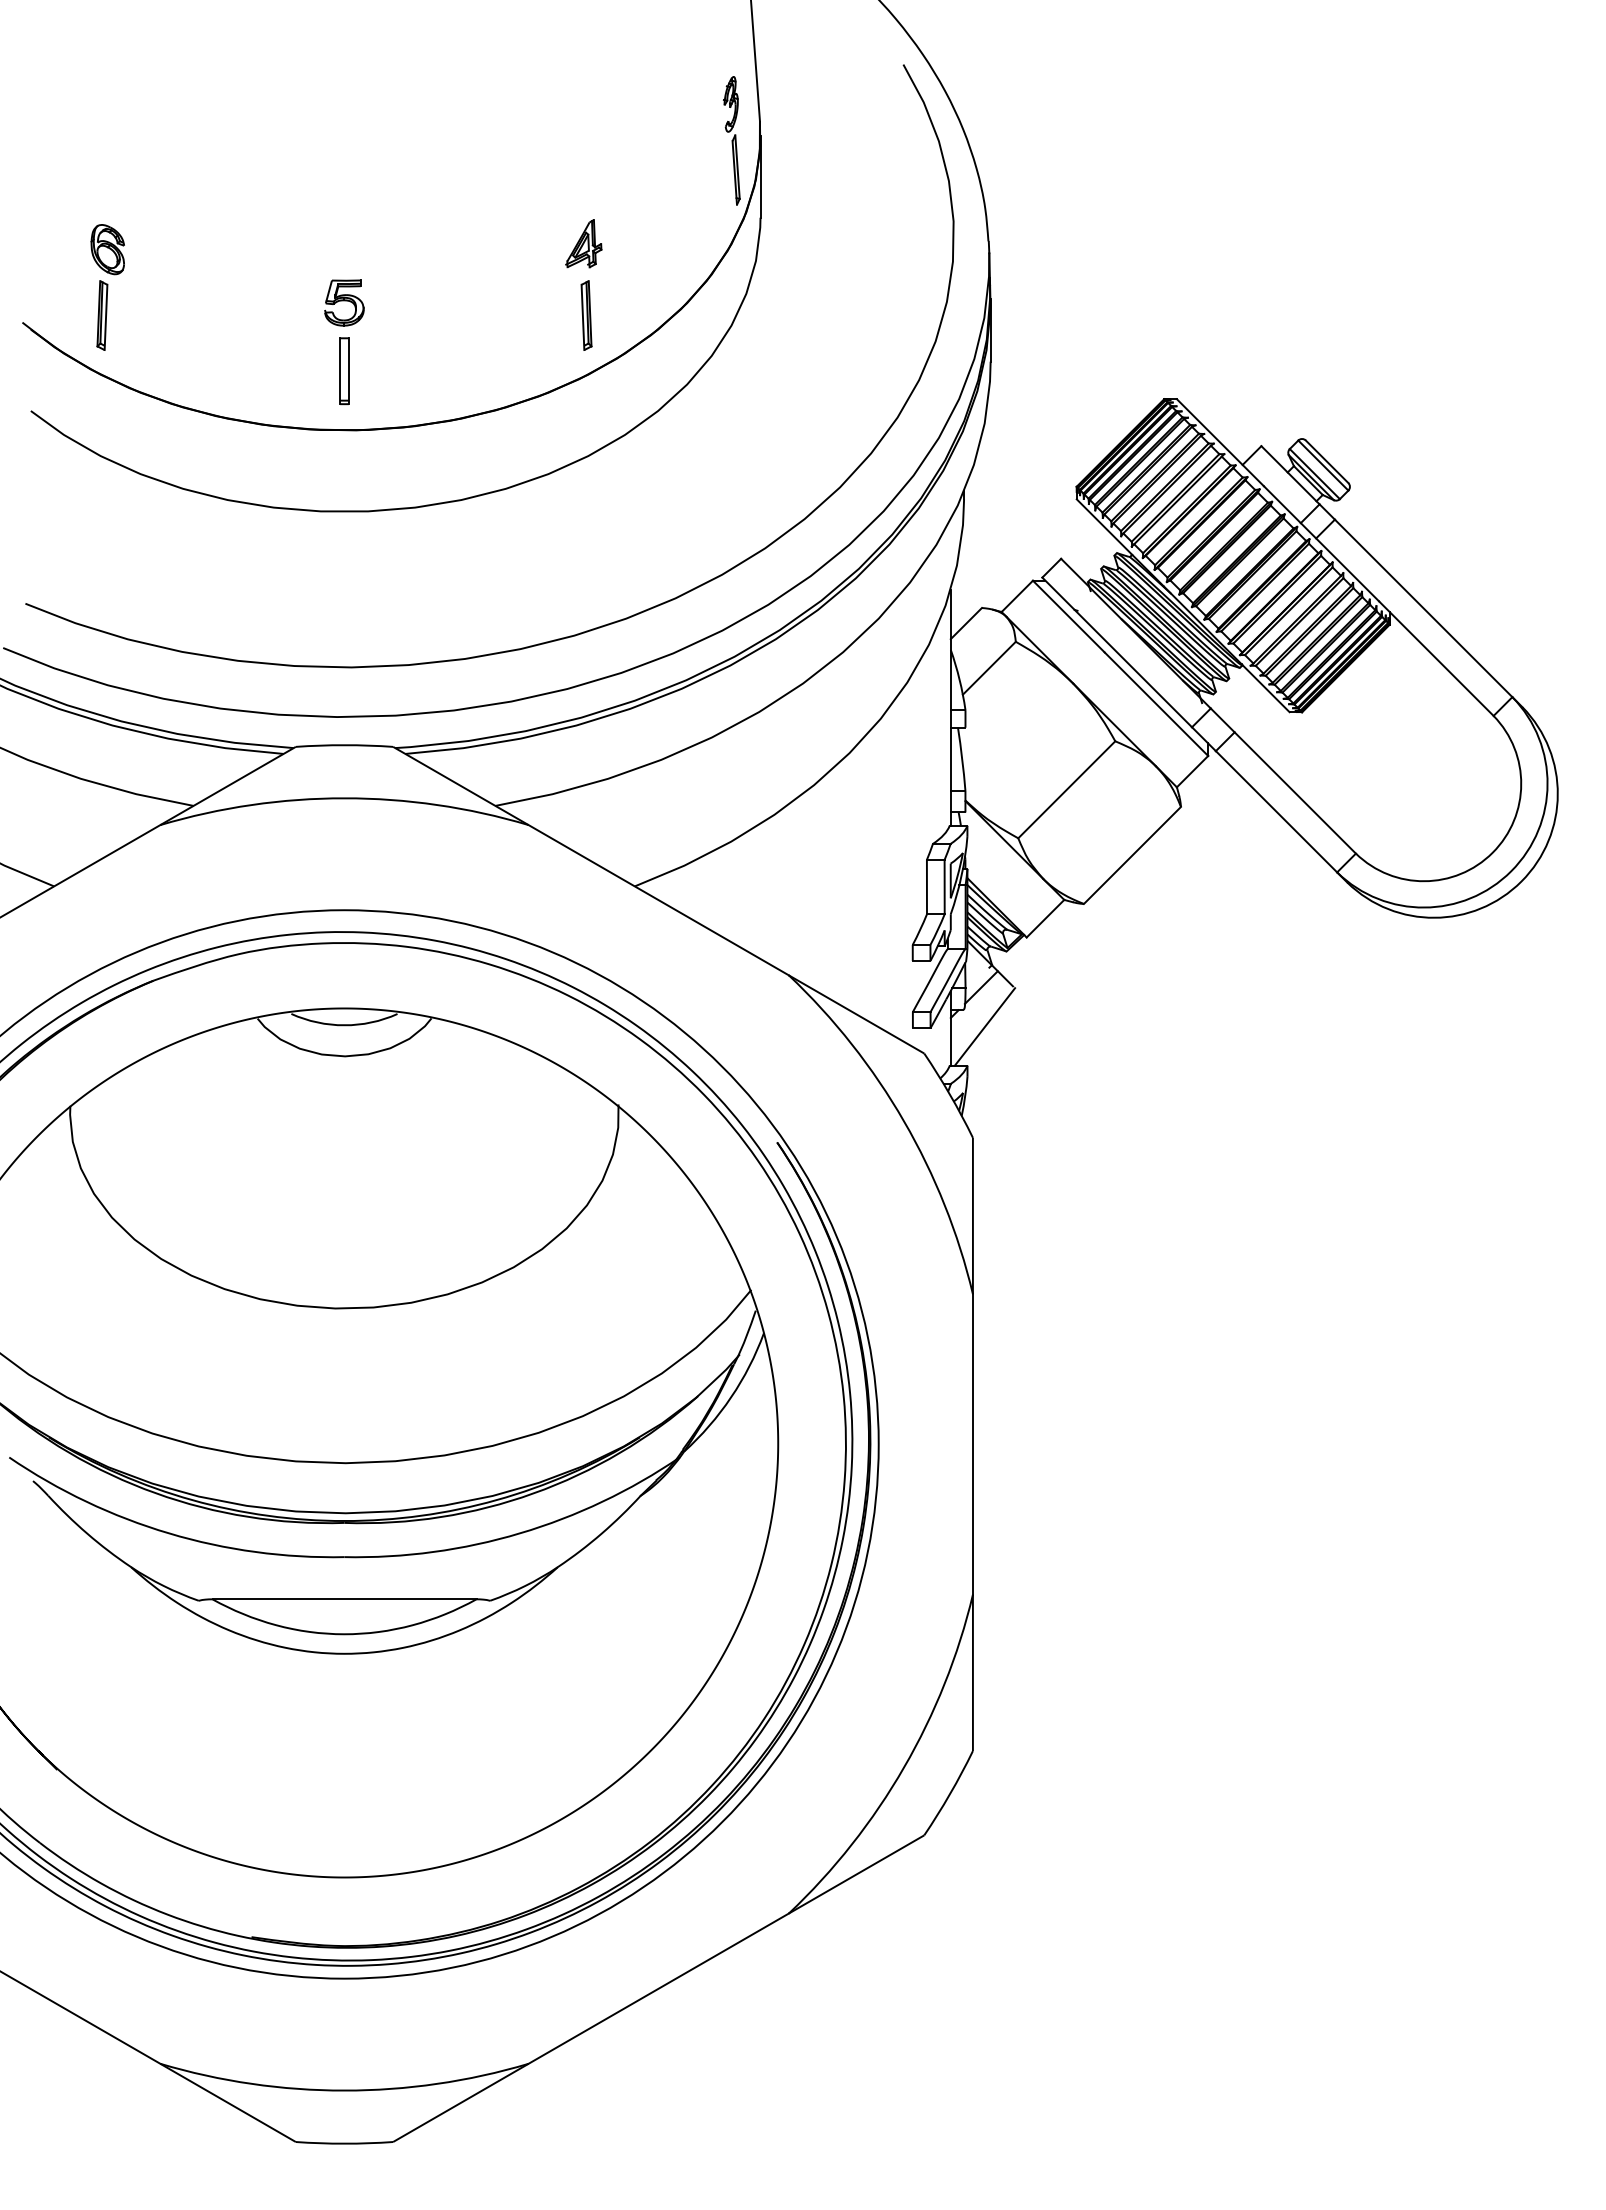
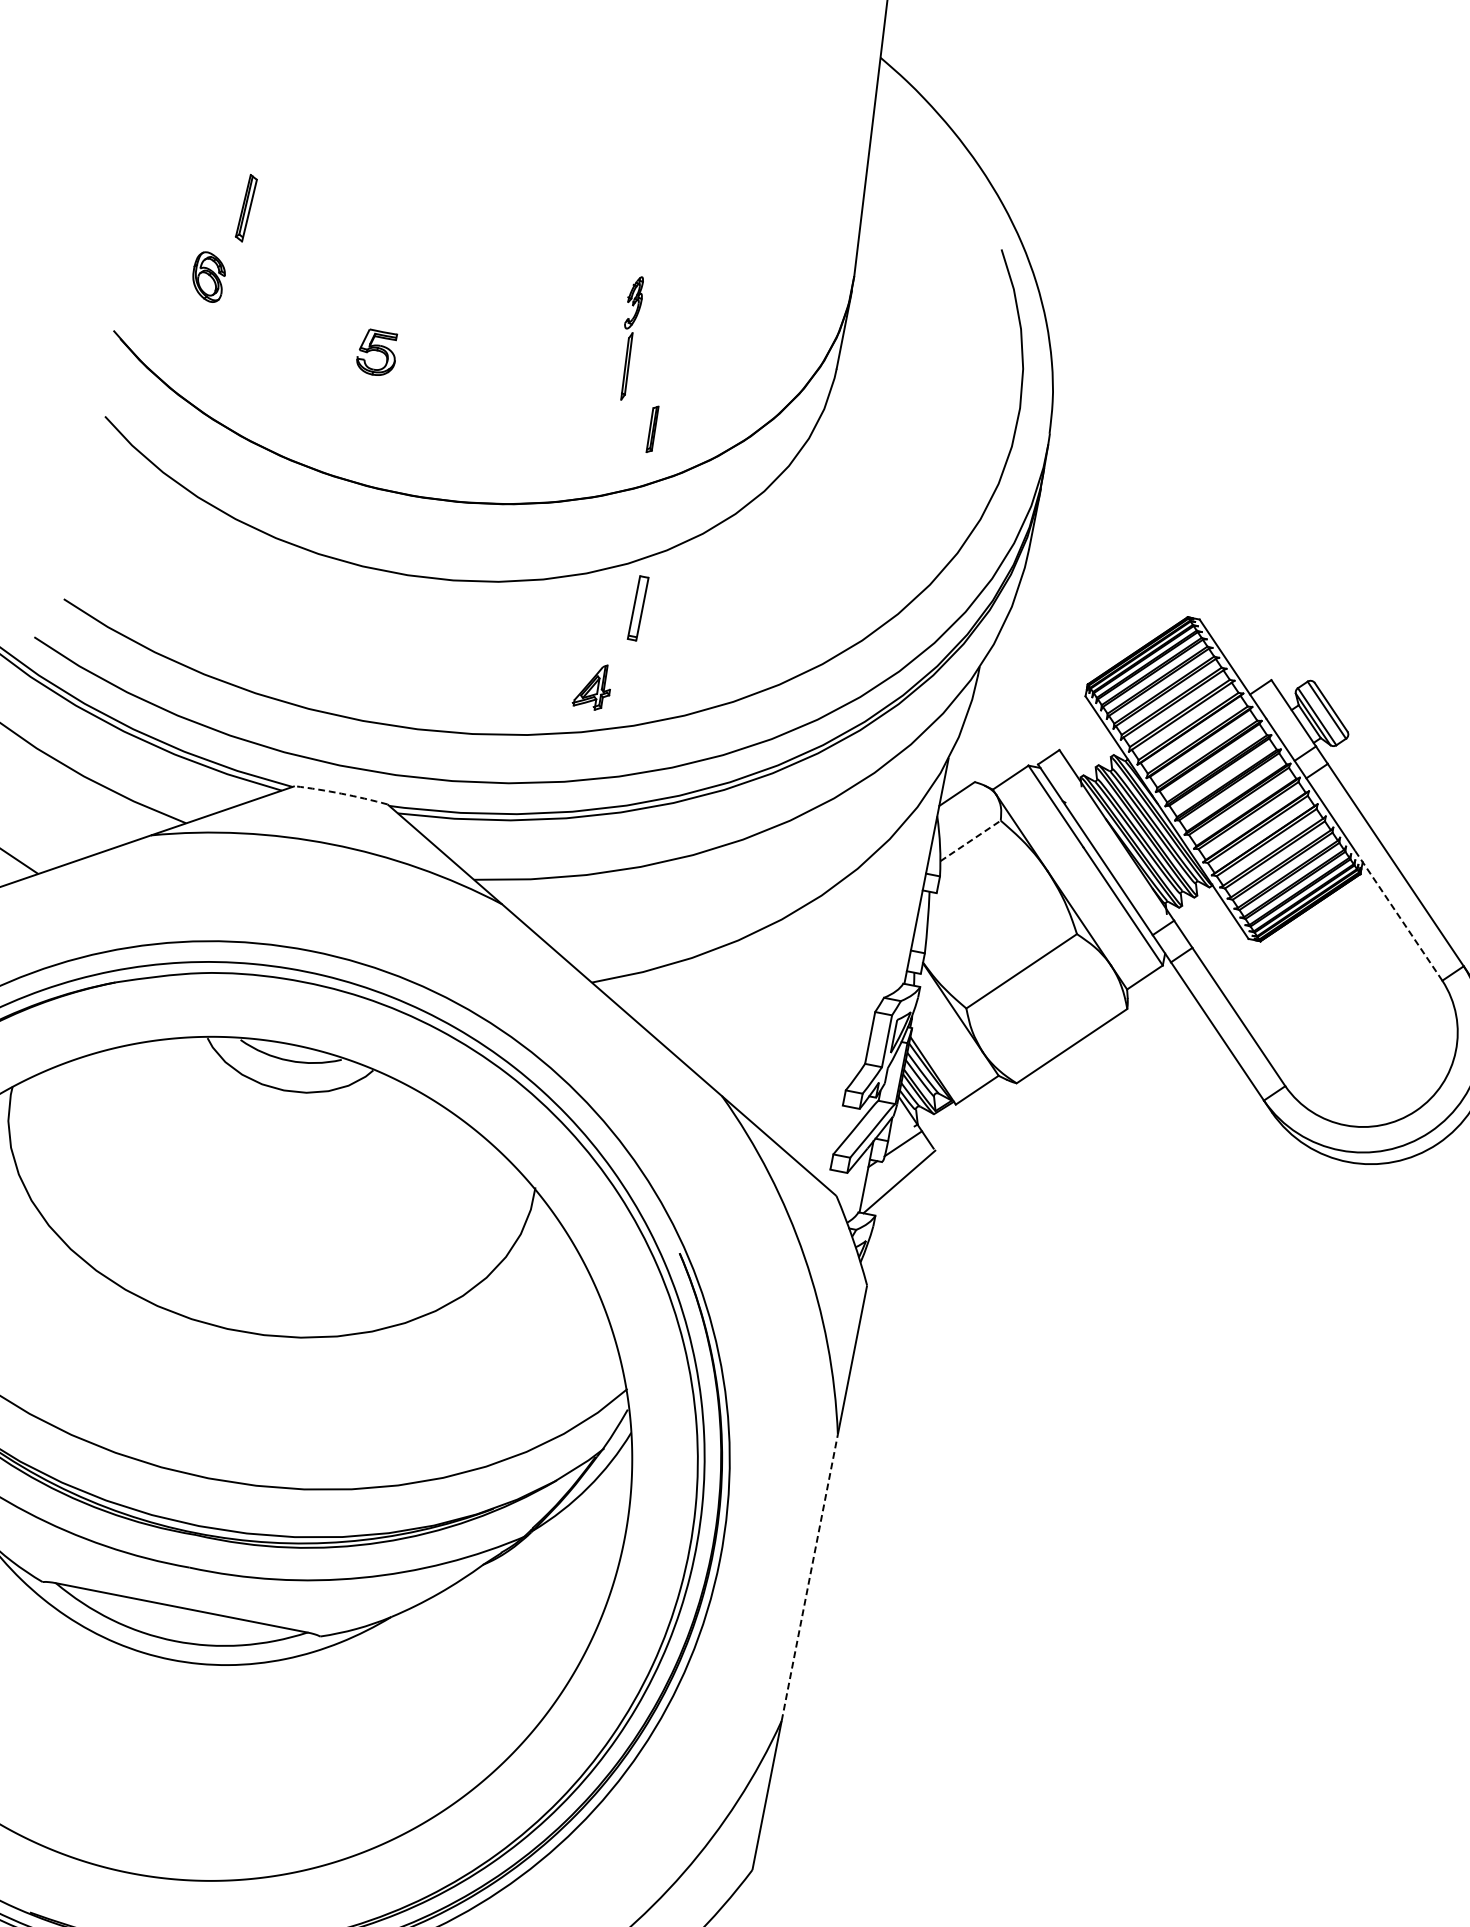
part: (731, 140) -> (628, 337), moved
part: (583, 243) -> (593, 685), moved
part: (344, 302) -> (377, 352), moved
part: (102, 315) -> (246, 208), moved
part: (586, 315) -> (652, 429), size x0.7
part: (344, 371) -> (638, 608), moved
line: (1436, 658) -> (1398, 915), solid -> dashed
line: (989, 667) -> (970, 840), solid -> dashed
arc: (344, 745) -> (341, 793), solid -> dashed
line: (972, 1443) -> (809, 1576), solid -> dashed

